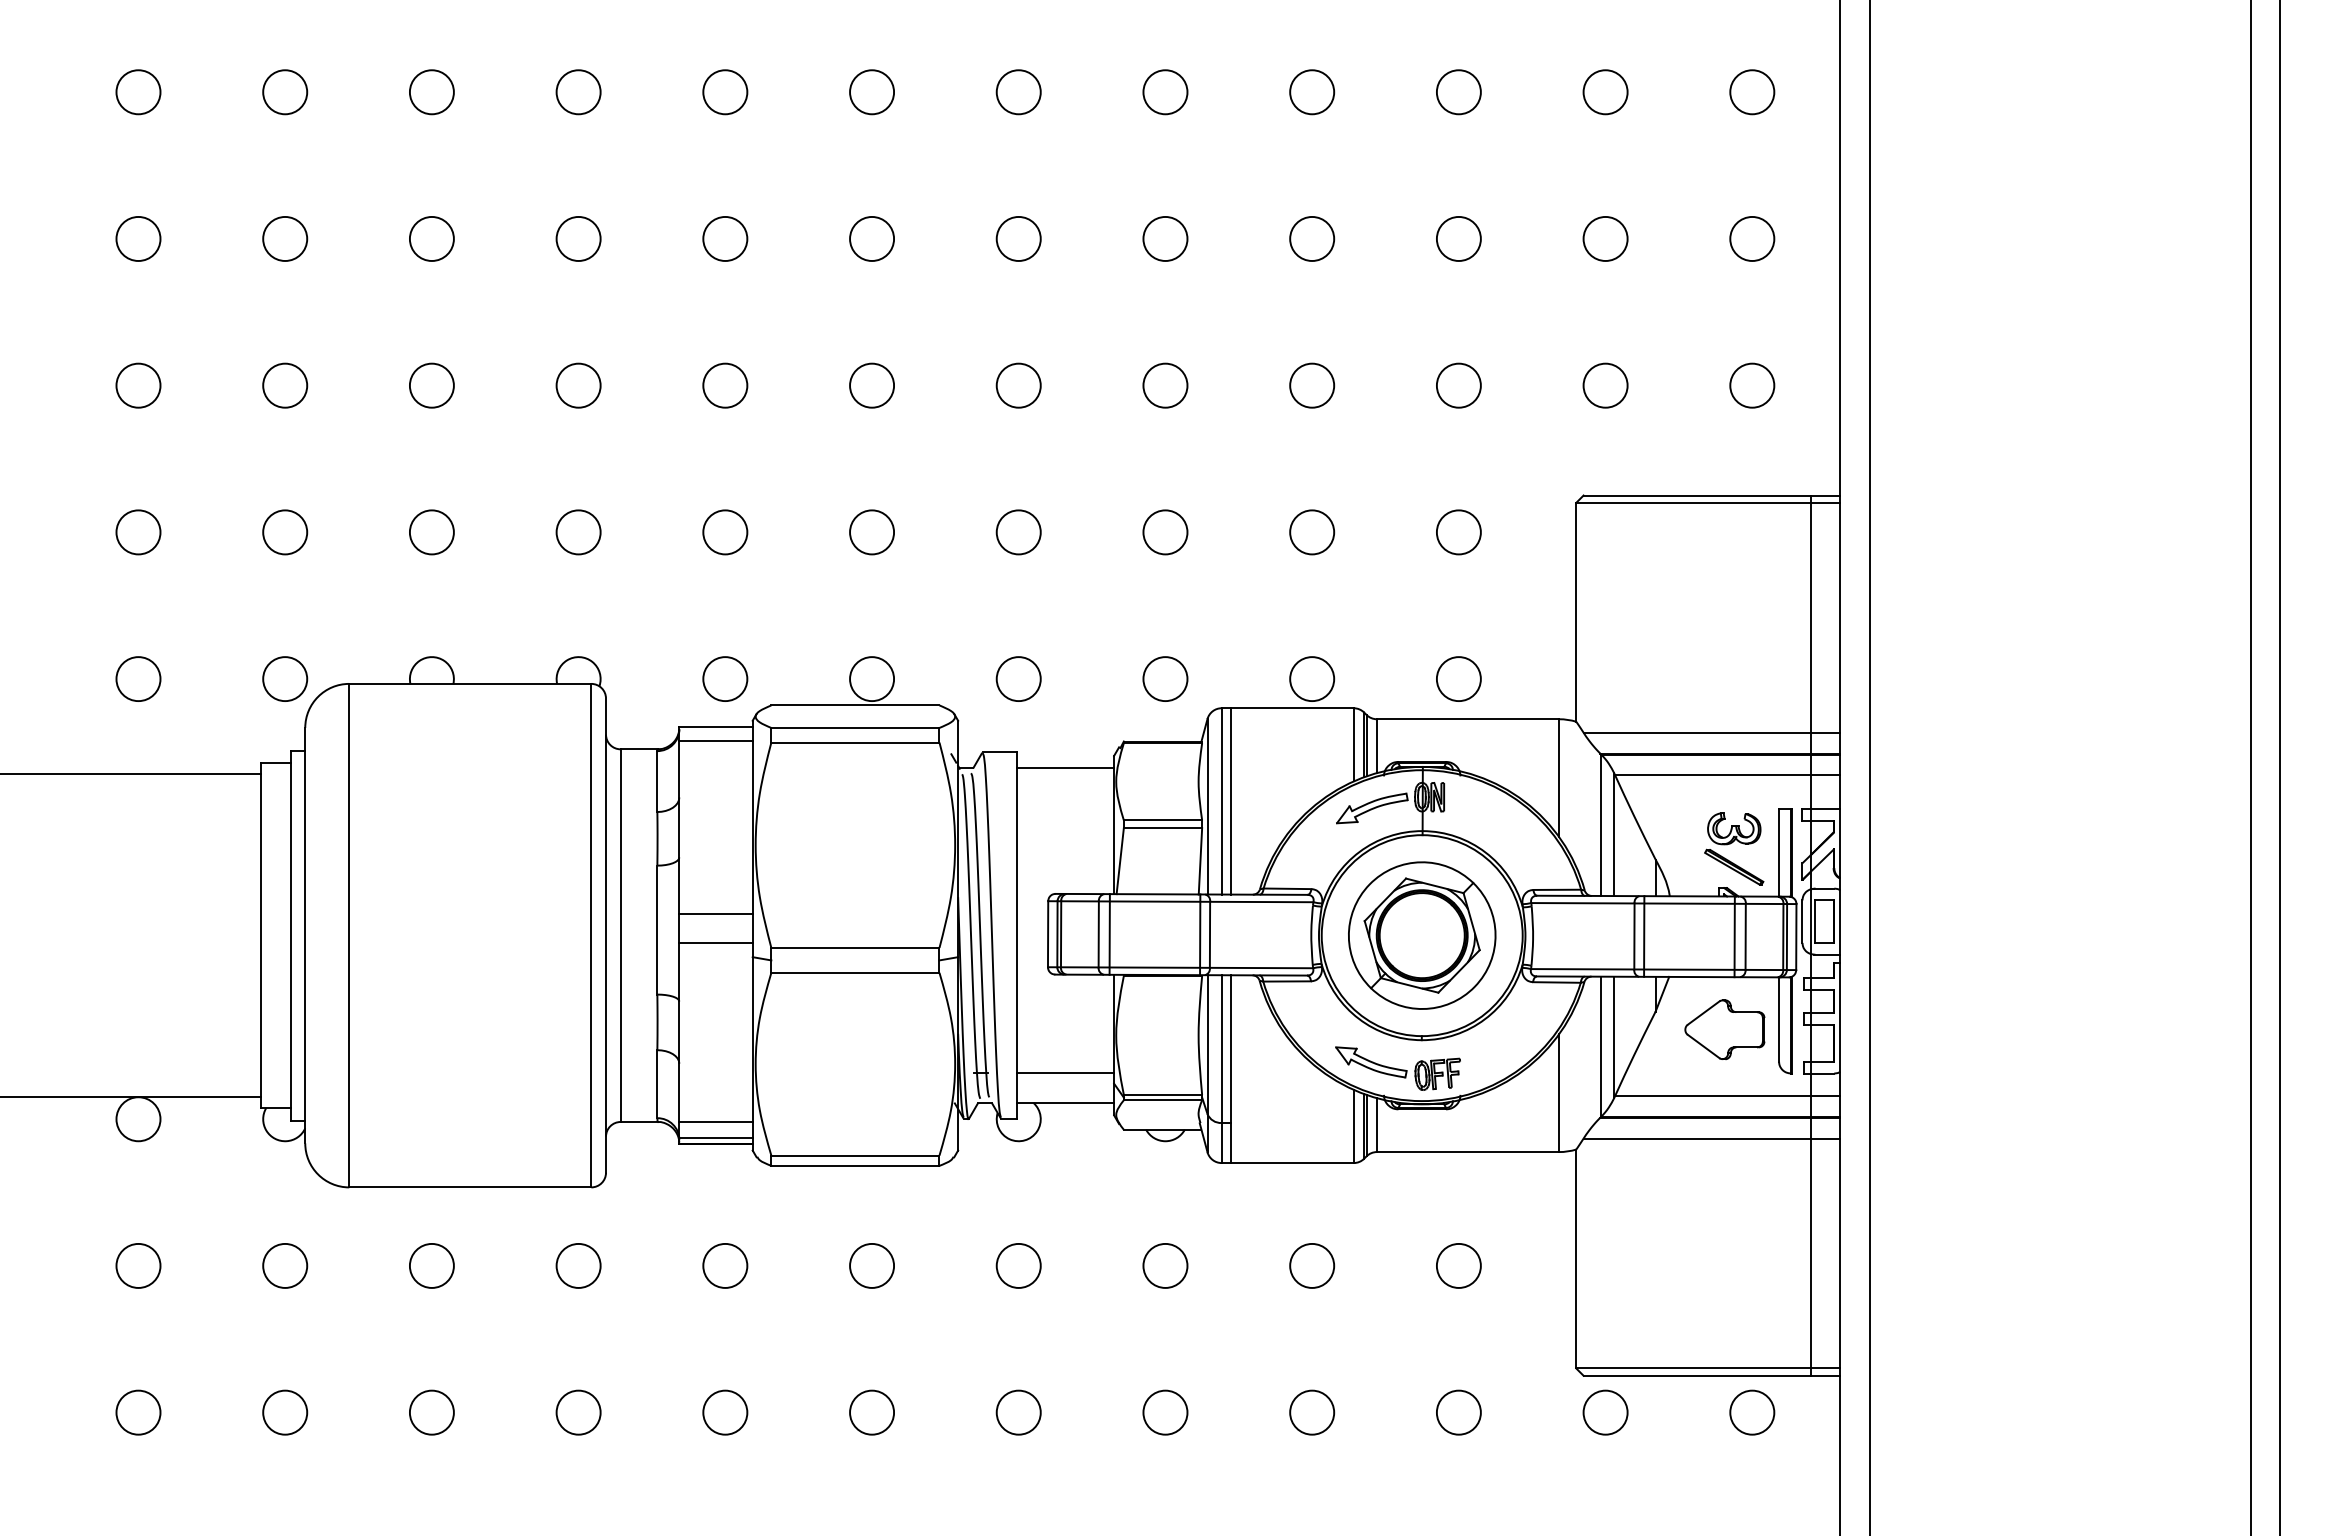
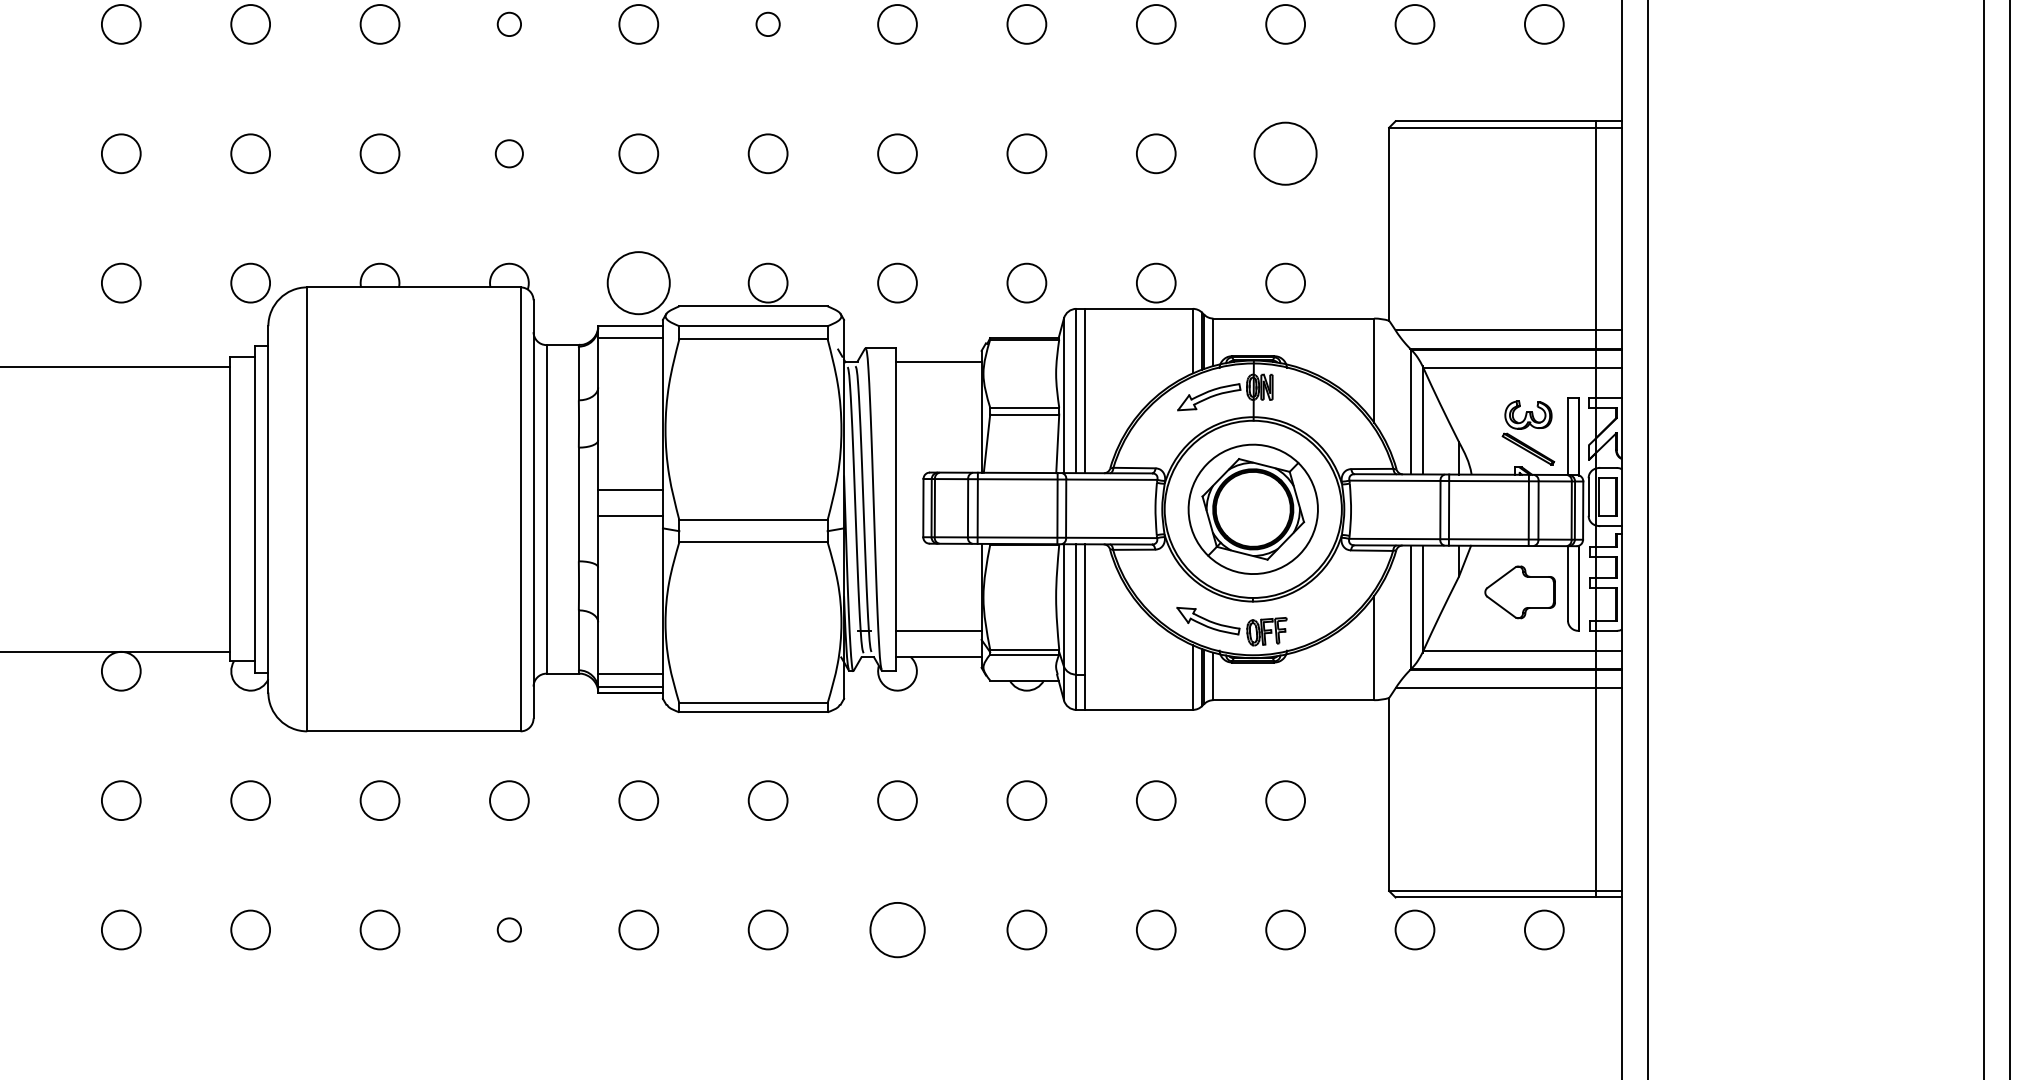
circle: (578, 385) -> (509, 24), size x0.6
circle: (872, 385) -> (768, 24), size x0.6
circle: (578, 532) -> (509, 153), size x0.7
circle: (1458, 532) -> (1285, 153), size x1.6
circle: (725, 679) -> (638, 283), size x1.6
circle: (578, 1412) -> (509, 929), size x0.6
circle: (1018, 1412) -> (897, 929), size x1.4

